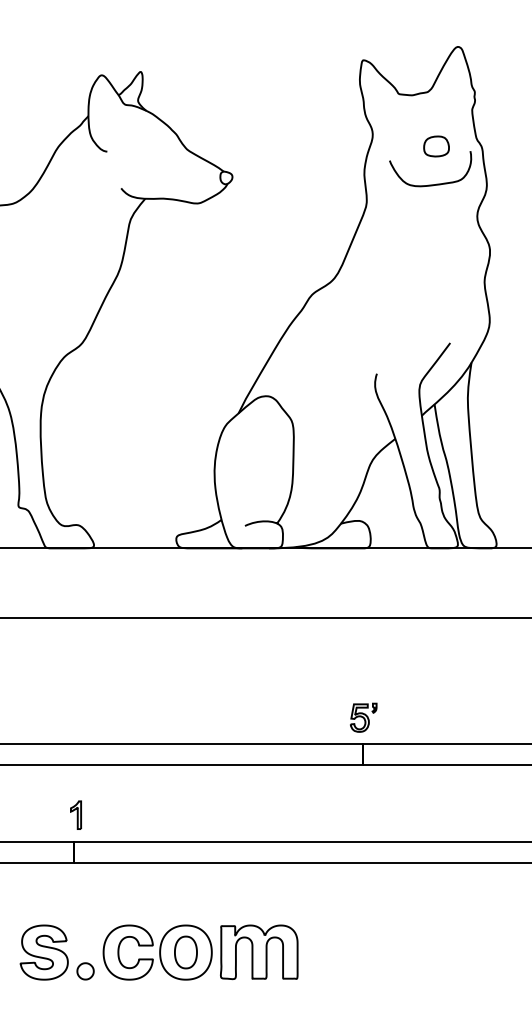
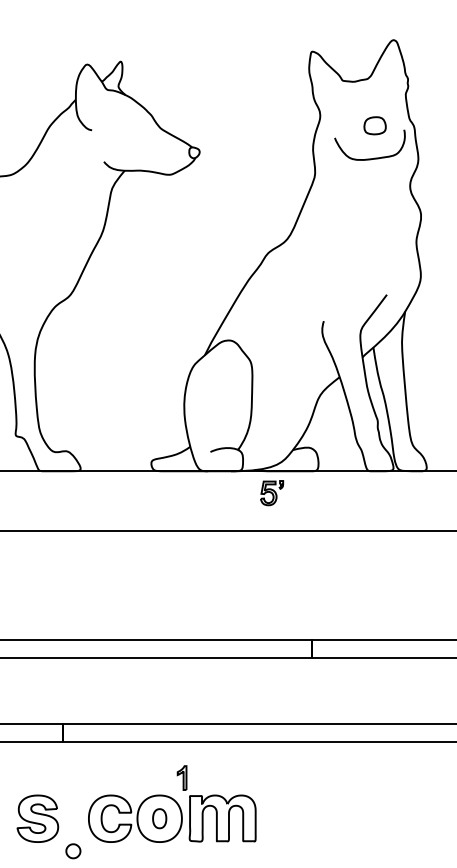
part: (363, 717) -> (271, 492), moved
part: (75, 814) -> (181, 777), moved
part: (185, 952) -> (159, 818), size x0.7
part: (85, 971) -> (73, 851), moved

